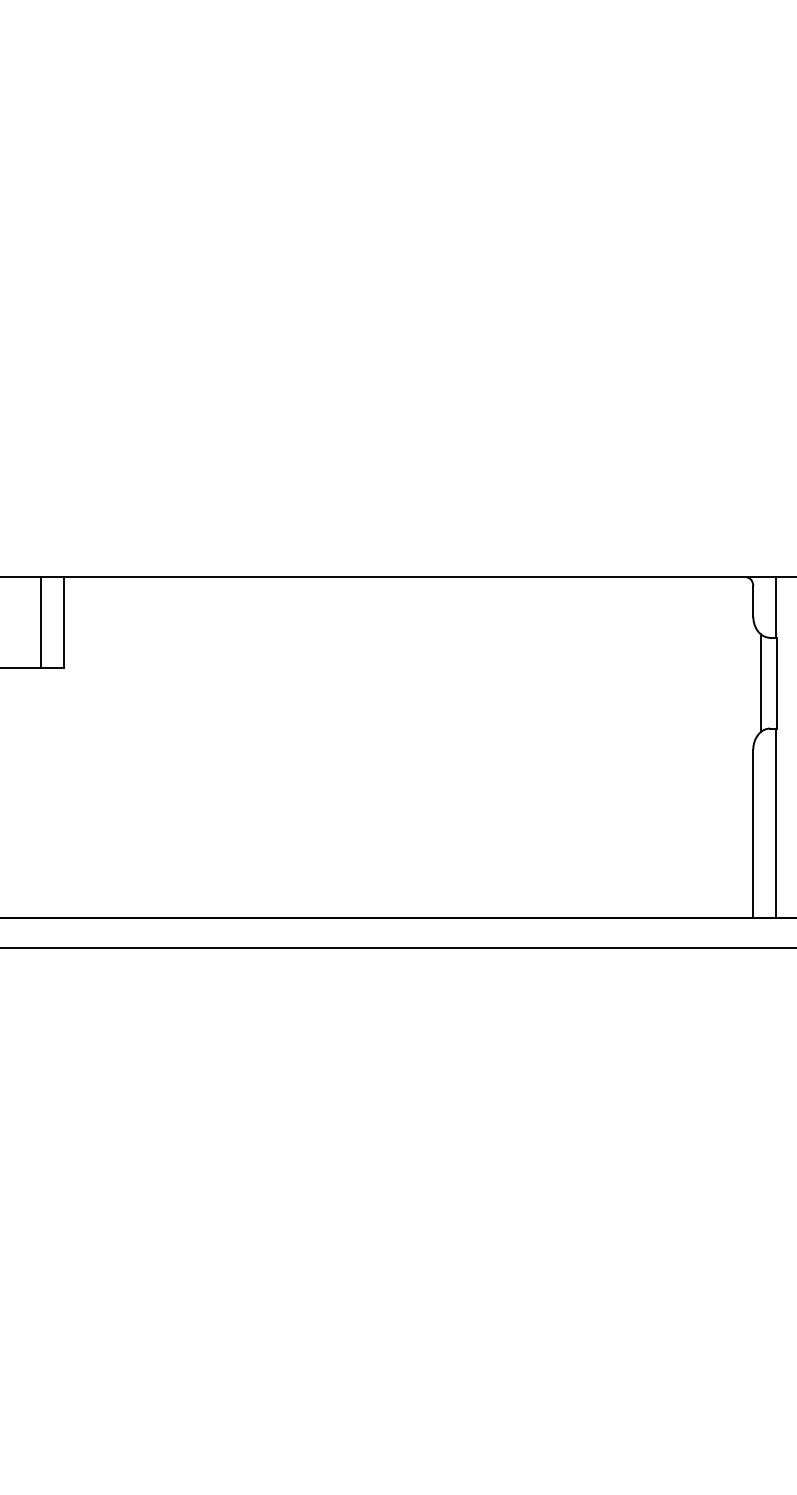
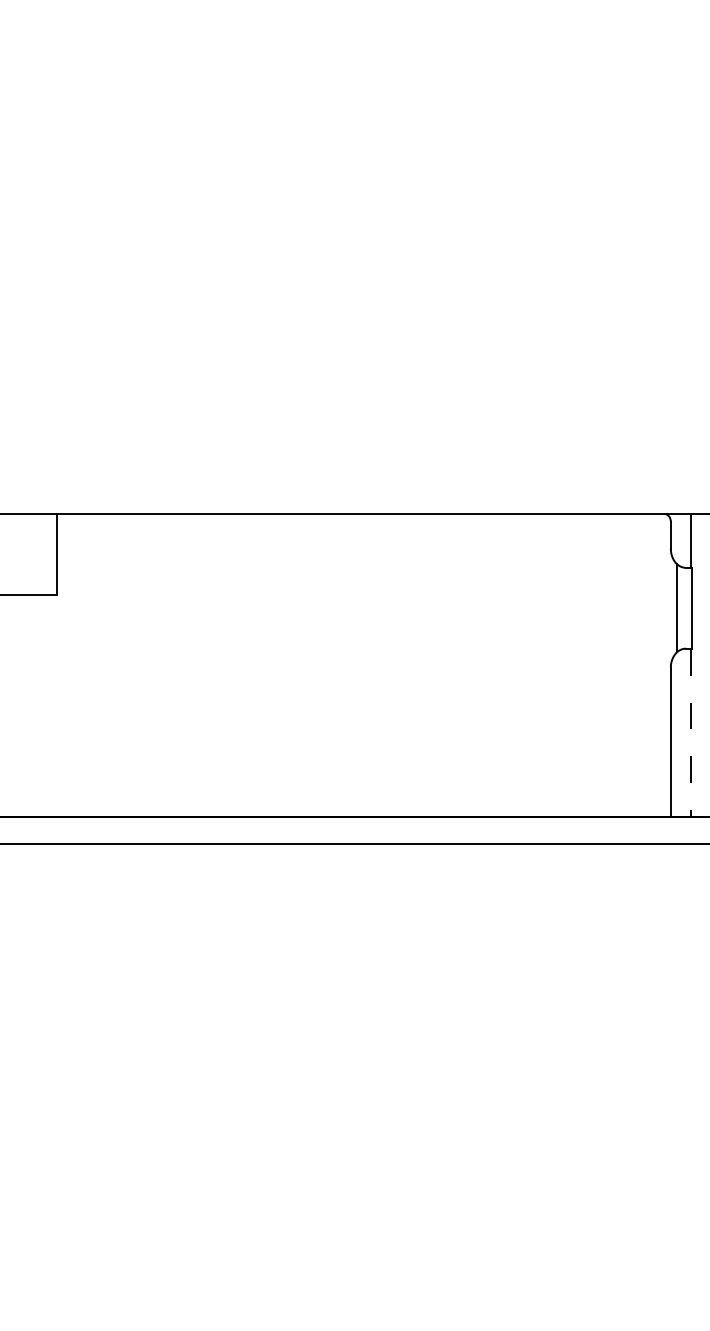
line: (41, 622) -> (37, 554), removed
line: (776, 823) -> (691, 733), solid -> dashed

